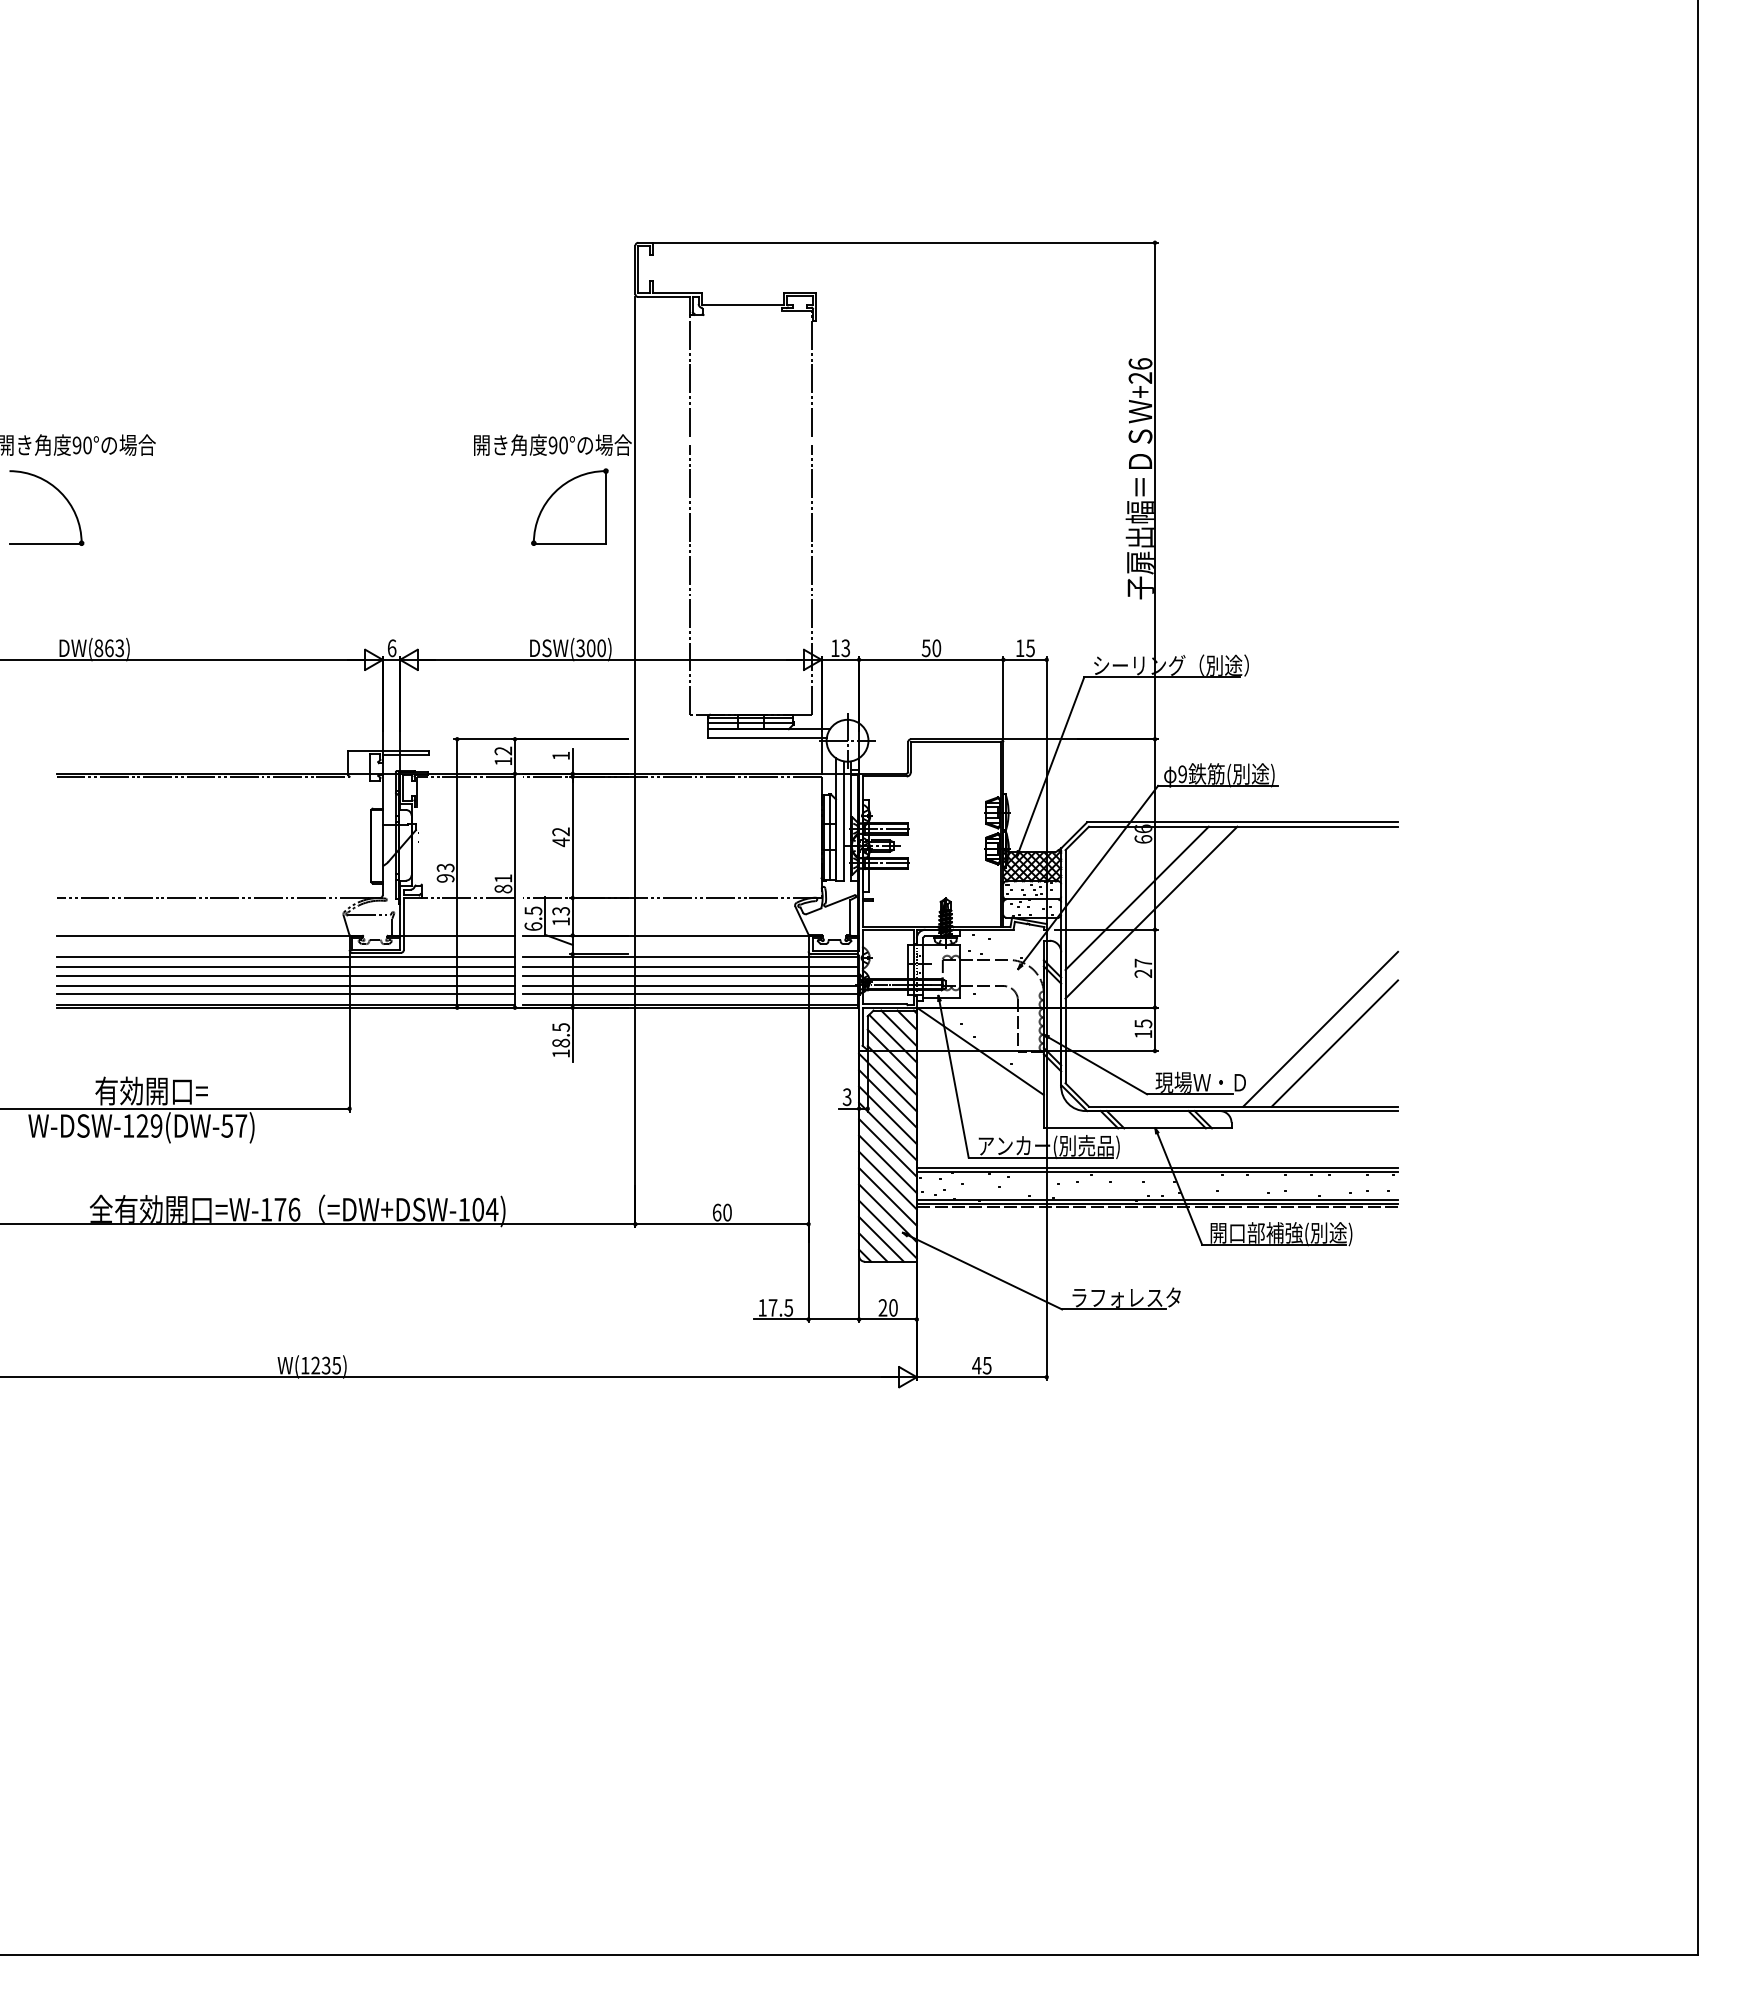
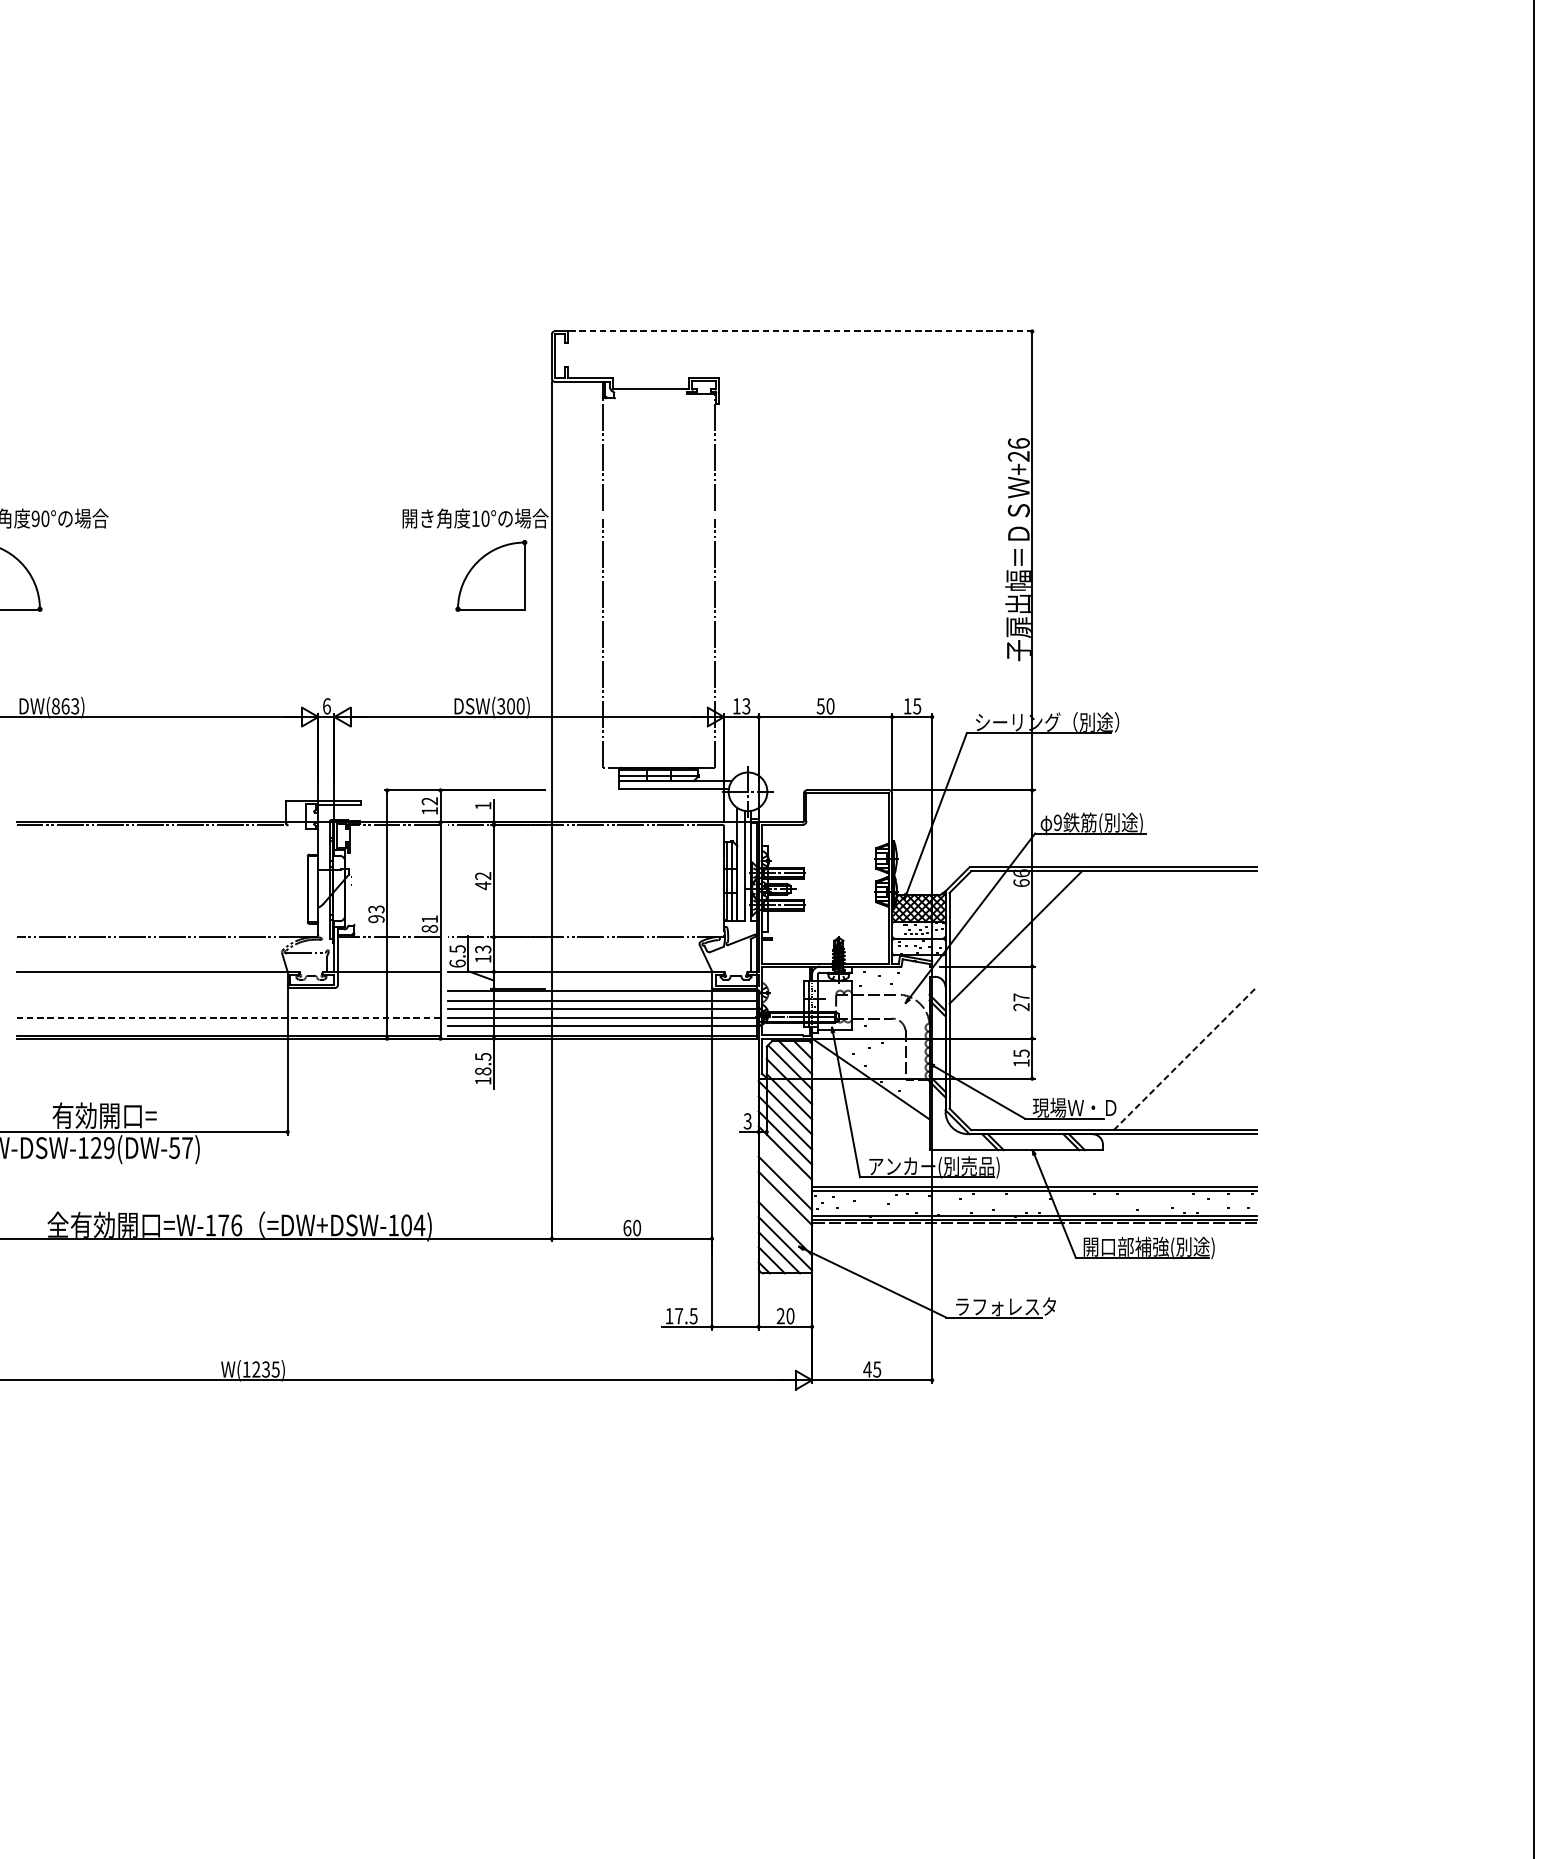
line: (906, 242) -> (802, 331), solid -> dashed
text: (552, 445) -> (475, 518), 90° -> 10°
line: (1151, 912) -> (1029, 950), removed
line: (285, 956) -> (228, 991), removed
line: (285, 967) -> (228, 1001), removed
line: (285, 975) -> (228, 1008), removed
line: (285, 985) -> (228, 1018), solid -> dashed
line: (285, 994) -> (228, 1026), removed
line: (1320, 1029) -> (1185, 1058), solid -> dashed
line: (1334, 1043) -> (1198, 1071), removed
line: (887, 1147) -> (784, 1167), removed
line: (887, 1196) -> (784, 1213), removed

